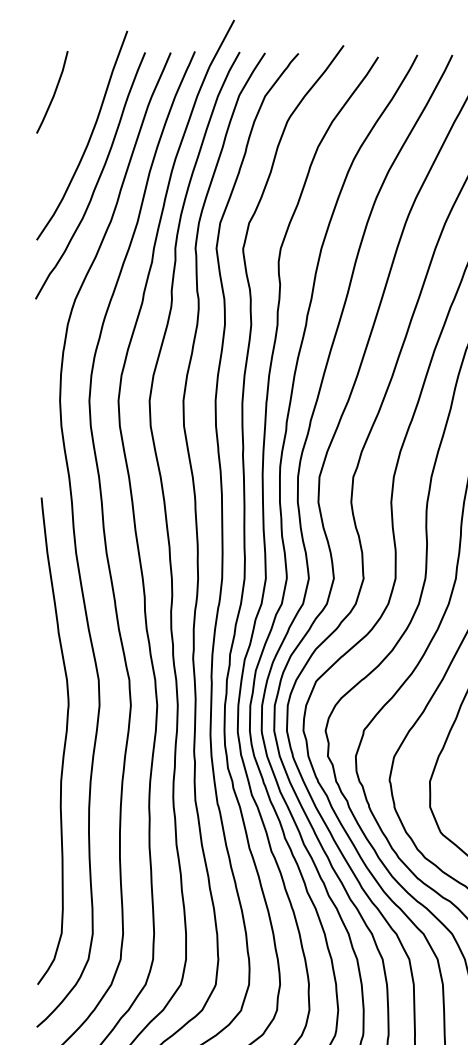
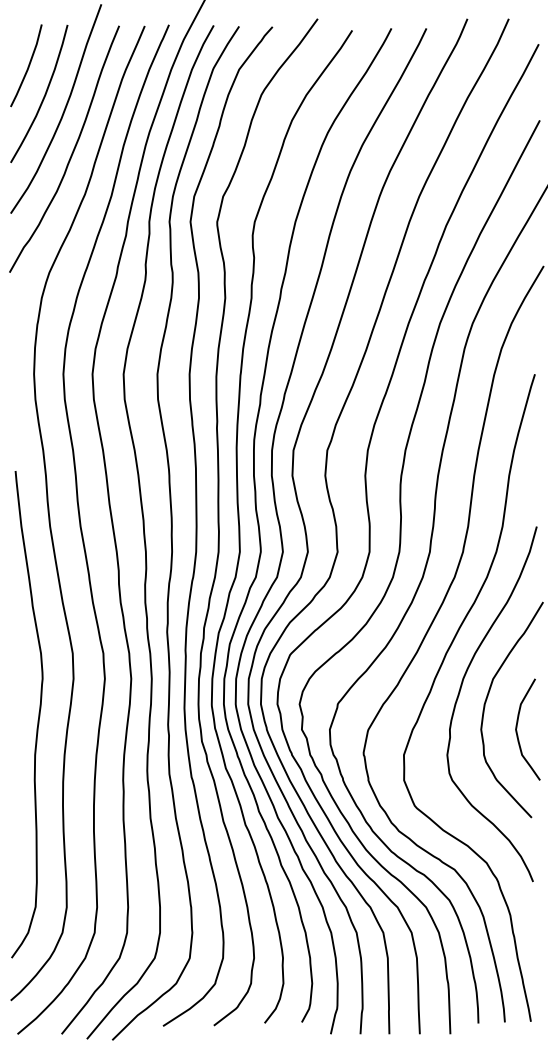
curve: (70, 120) -> (44, 93), added

